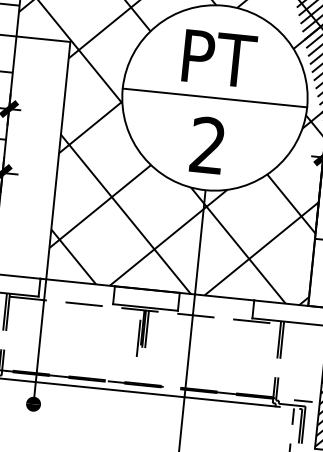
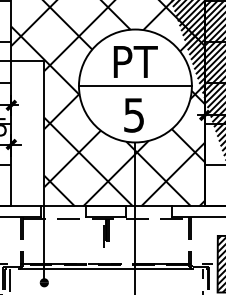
text: (207, 144) -> (133, 114), 2 -> 5

